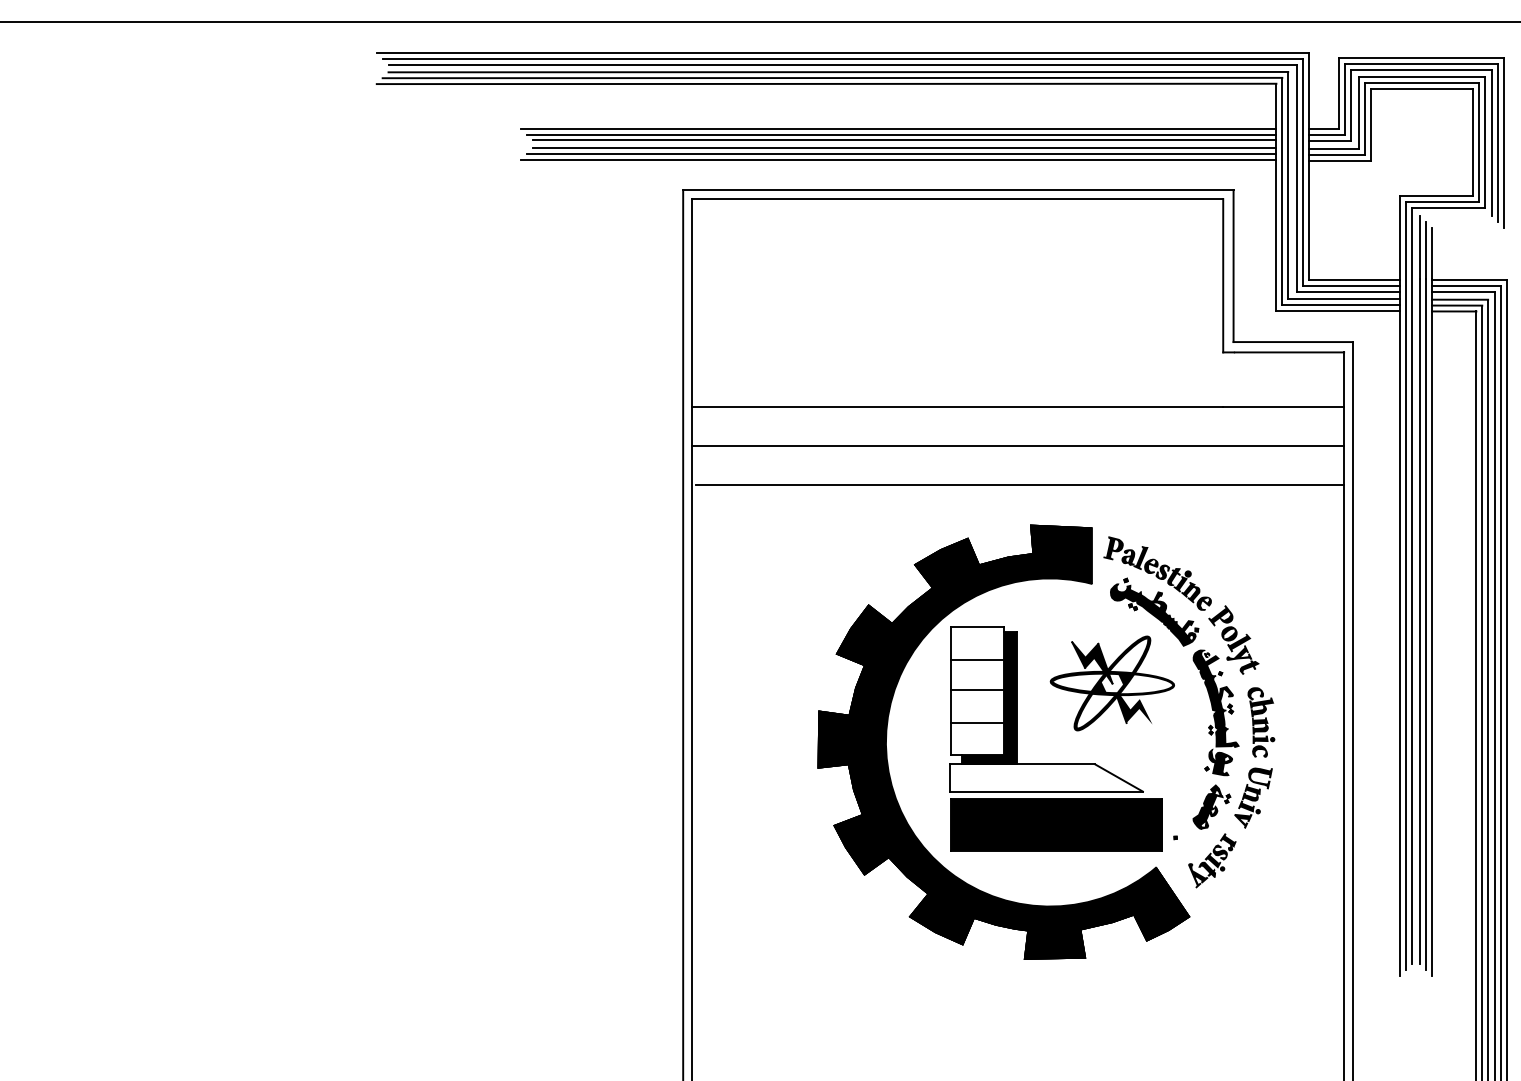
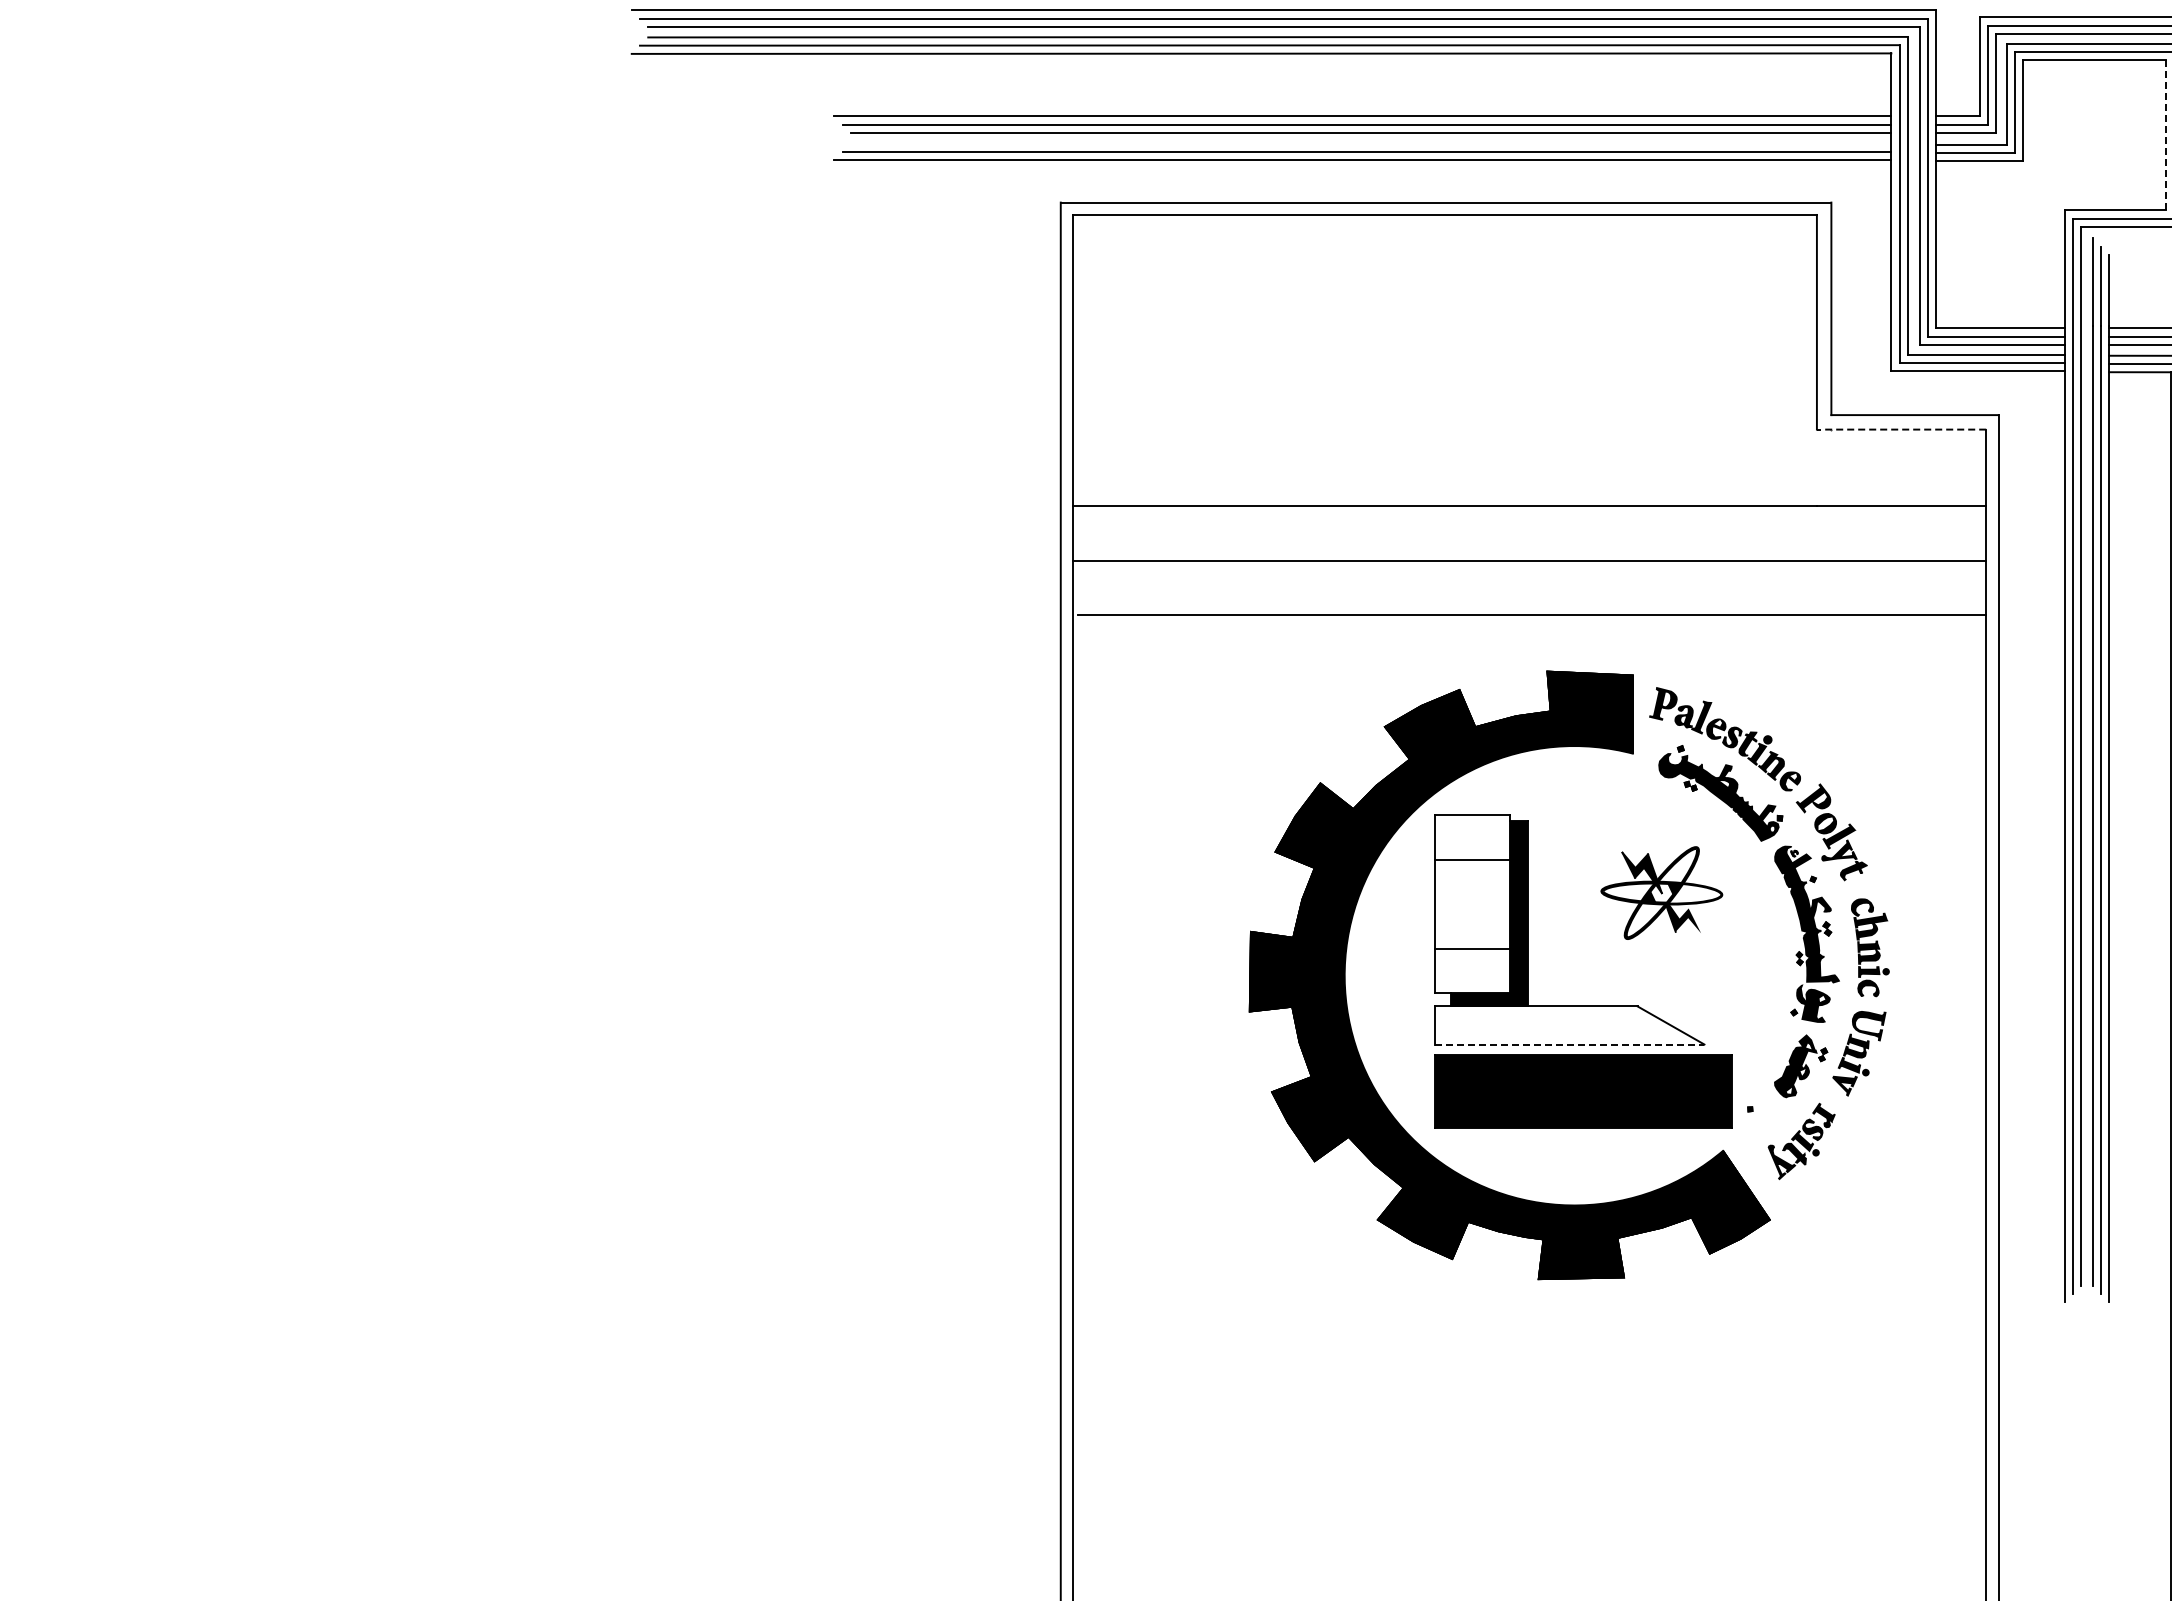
line: (1472, 142) -> (2166, 135), solid -> dashed
line: (904, 148) -> (1370, 143), removed
line: (1283, 352) -> (1901, 429), solid -> dashed
part: (1112, 683) -> (1661, 892), size x0.7
line: (977, 690) -> (1472, 902), removed
line: (1046, 791) -> (1569, 1044), solid -> dashed

